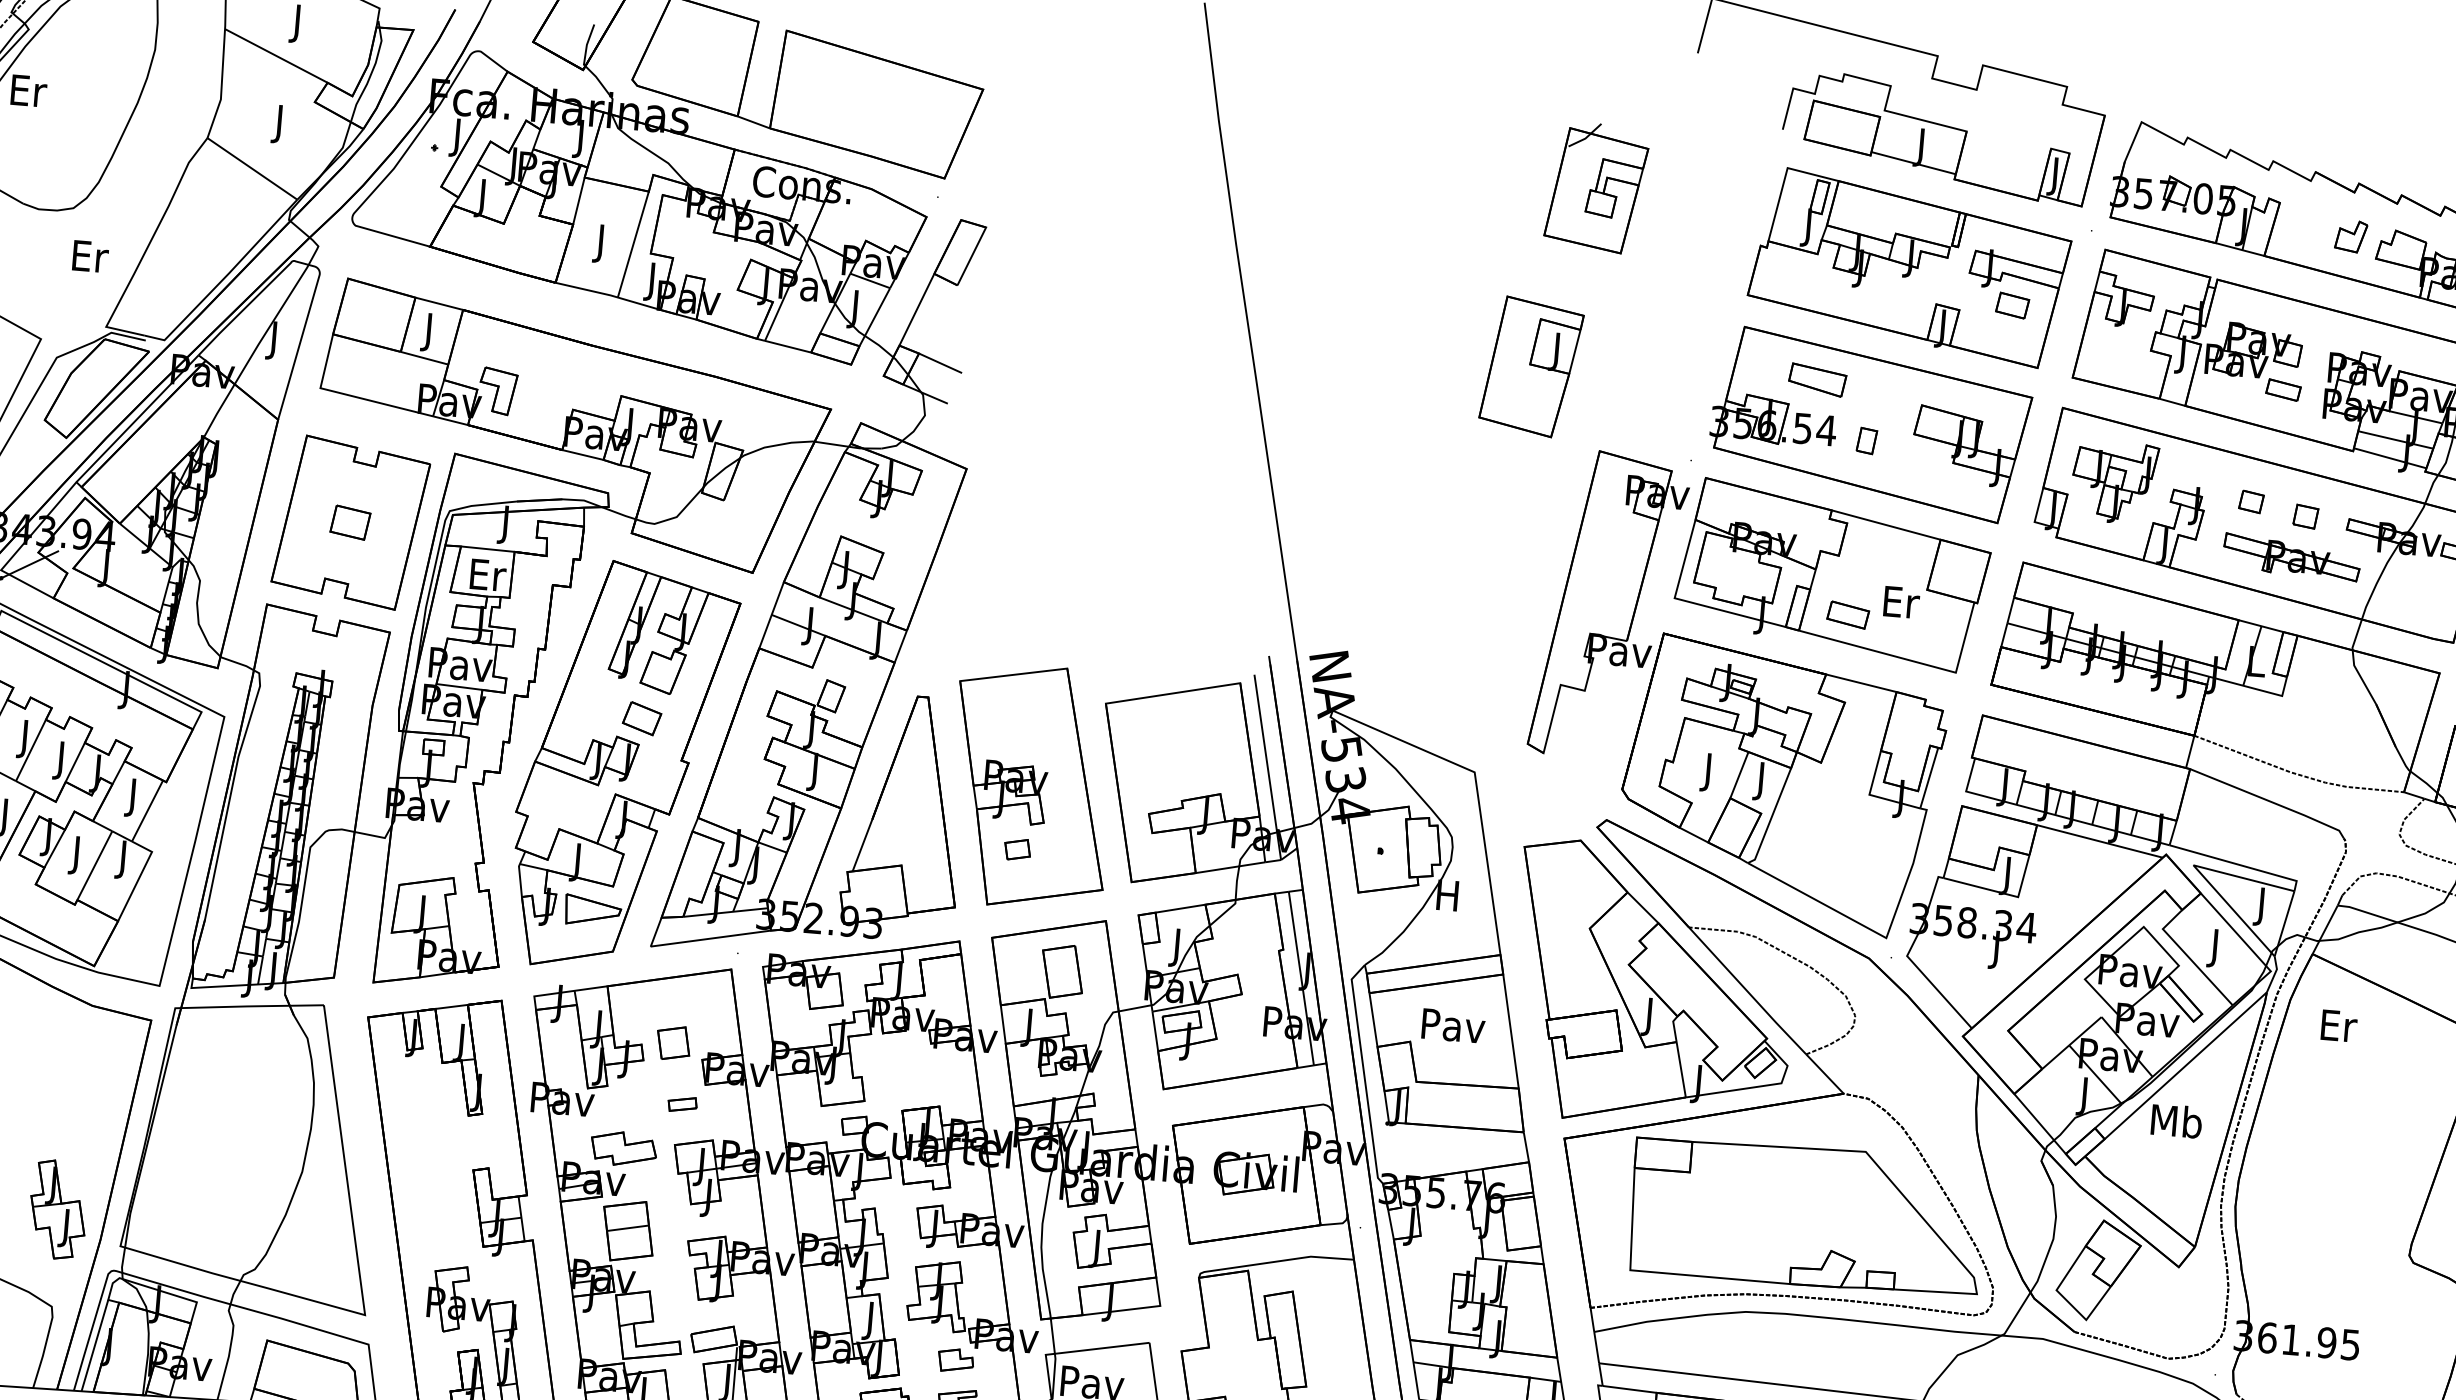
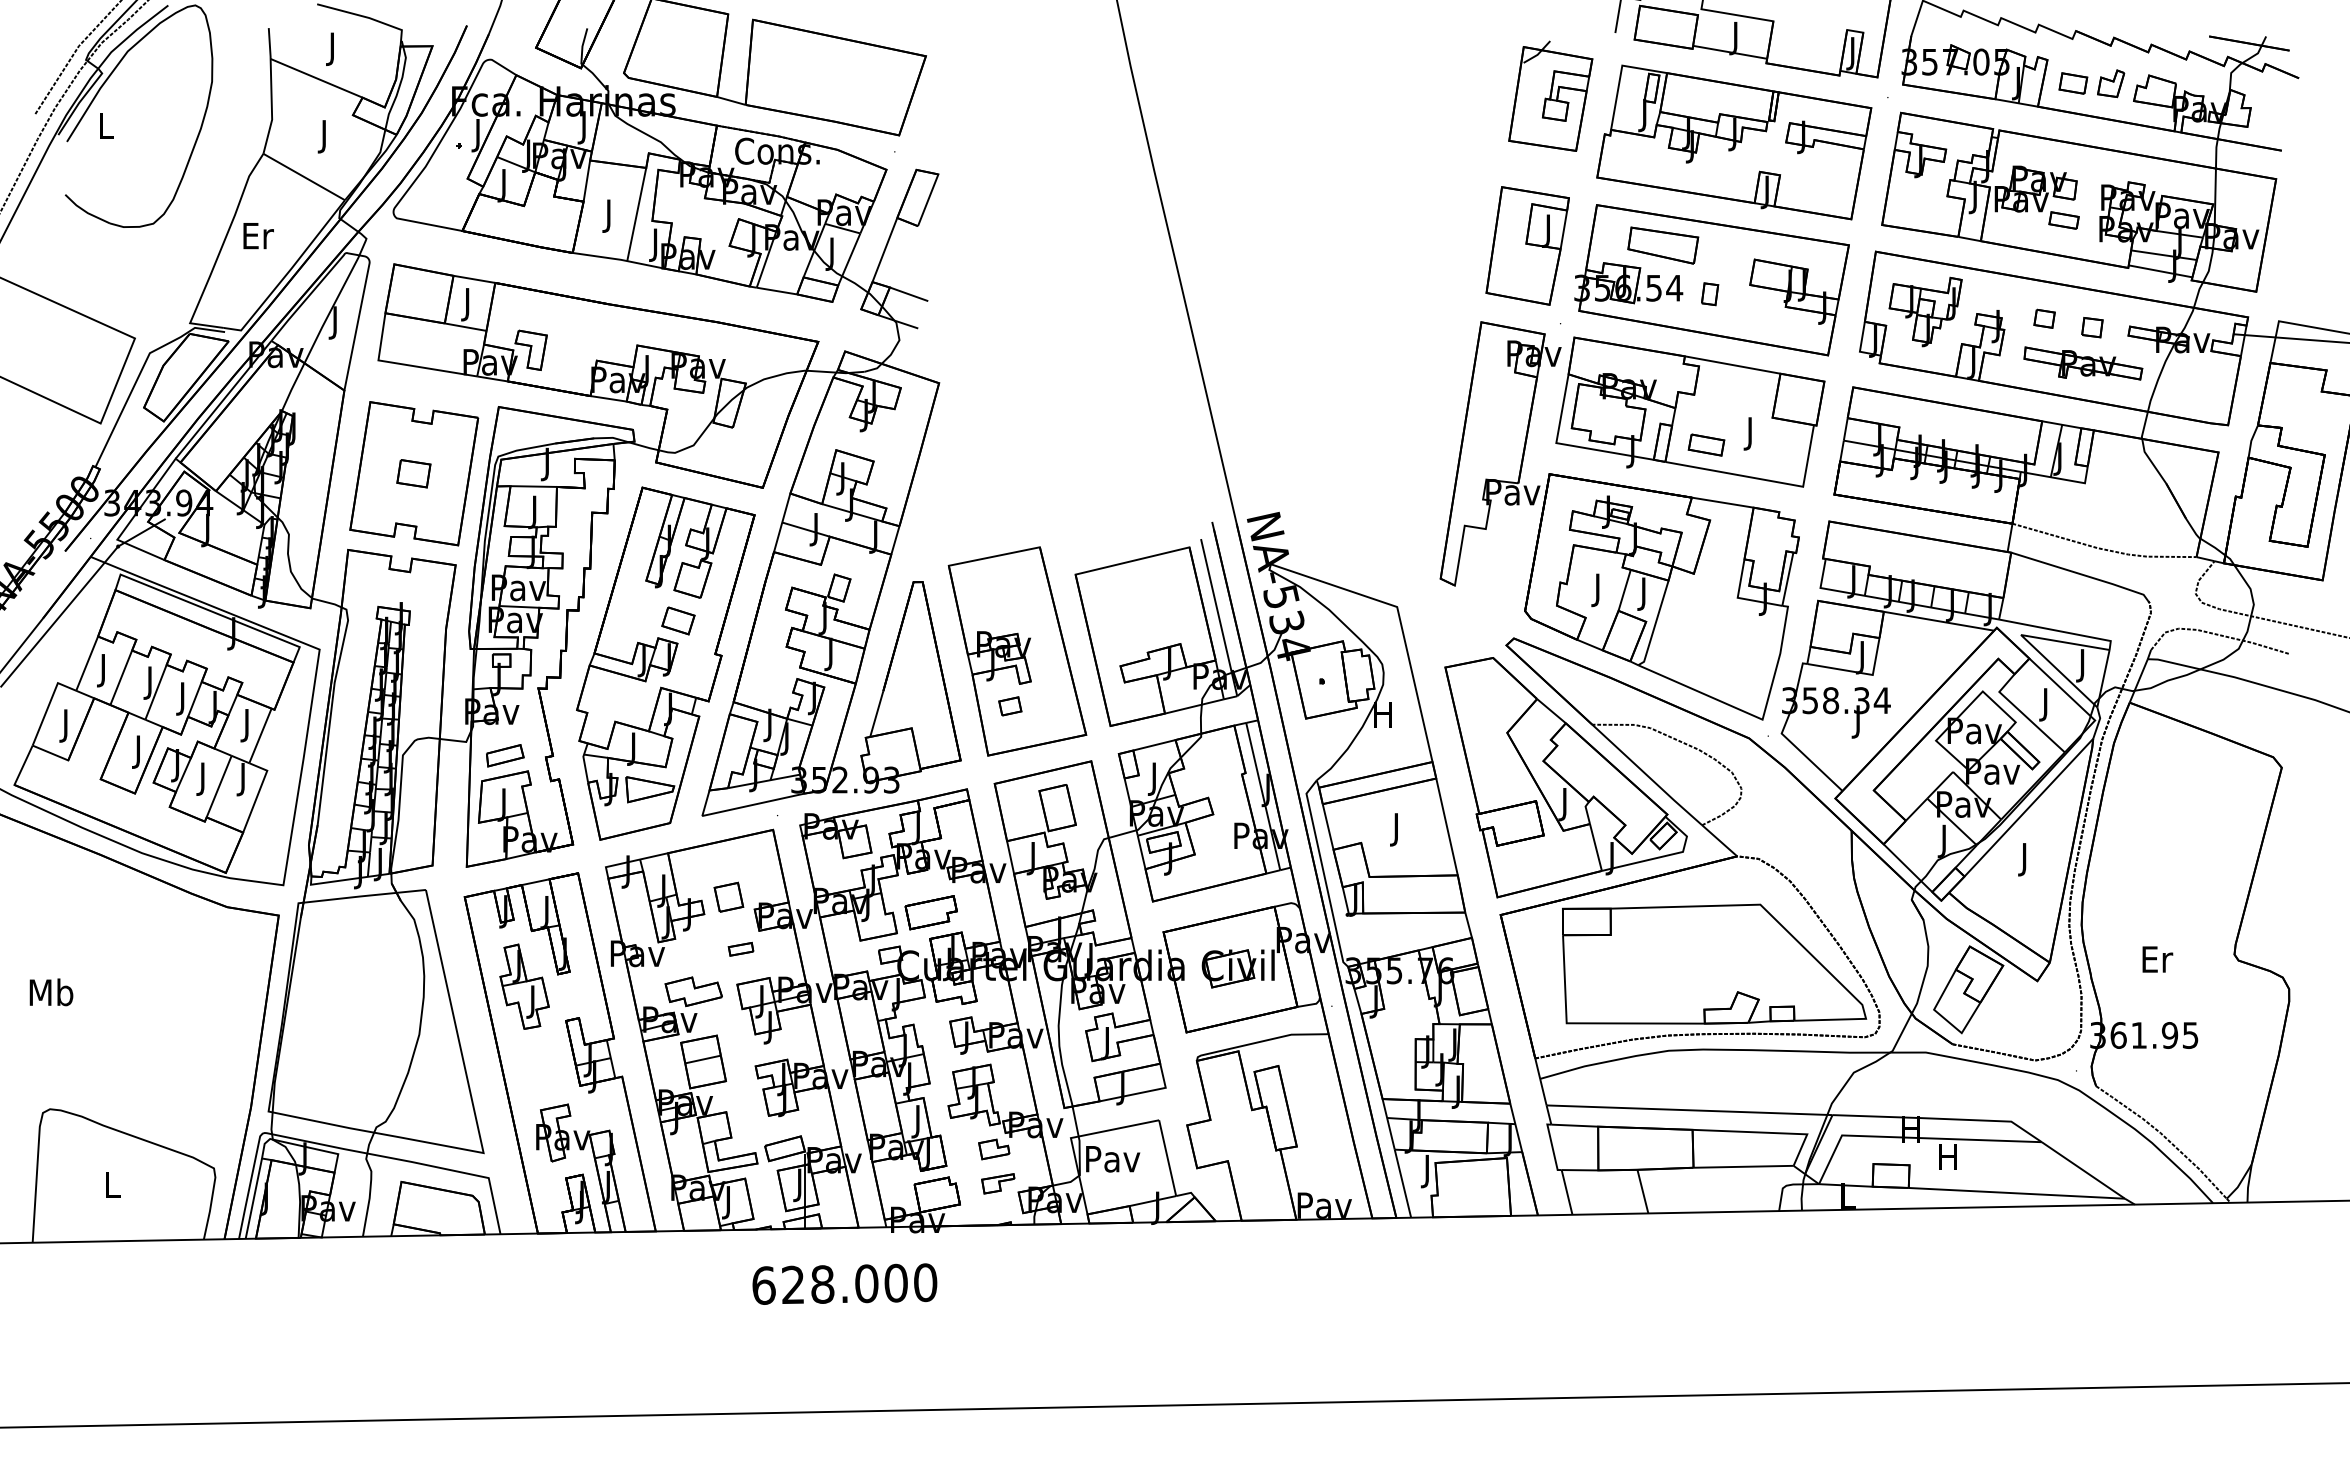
text: (28, 91) -> (106, 126), Er -> L
part: (1596, 186) -> (1550, 95), moved
text: (90, 257) -> (258, 236), moved
part: (2012, 305) -> (2073, 83), moved
part: (1531, 366) -> (1527, 245), moved
part: (1817, 380) -> (1663, 245), size x1.43
text: (487, 579) -> (535, 512), Er -> J
text: (1901, 606) -> (1751, 433), Er -> J
text: (2256, 664) -> (2060, 458), L -> J
part: (429, 857) -> (505, 755), added
text: (2338, 1026) -> (2157, 959), moved
text: (1453, 1029) -> (1397, 829), Pav -> J
part: (905, 1080) -> (930, 912), added
text: (2175, 1125) -> (2024, 859), Mb -> J
part: (58, 1209) -> (524, 986), moved

